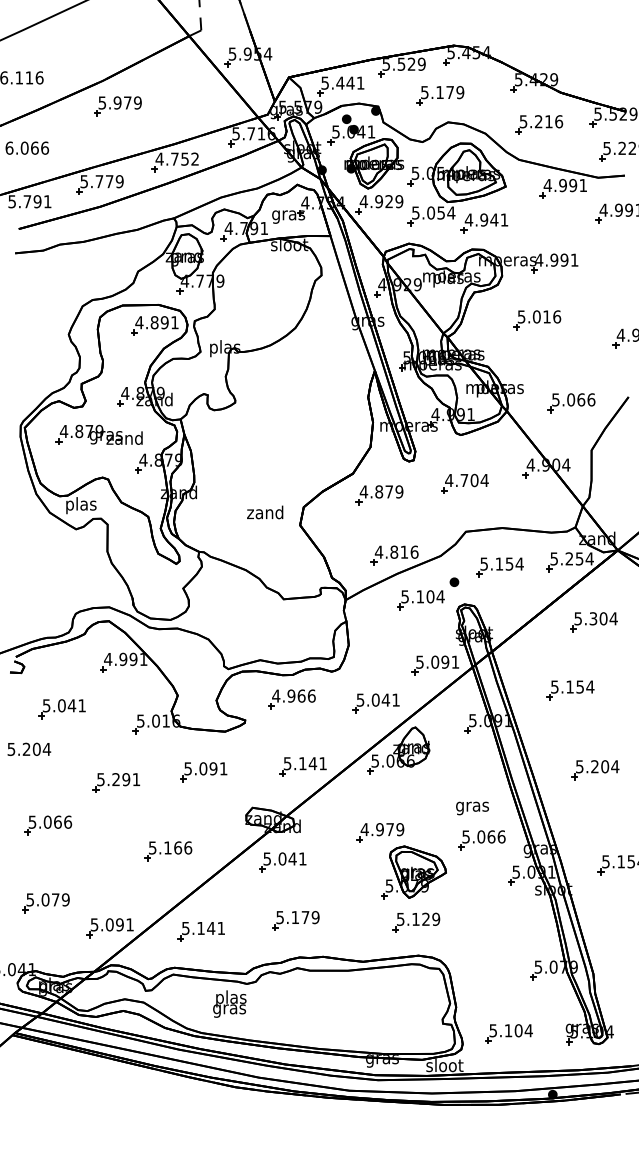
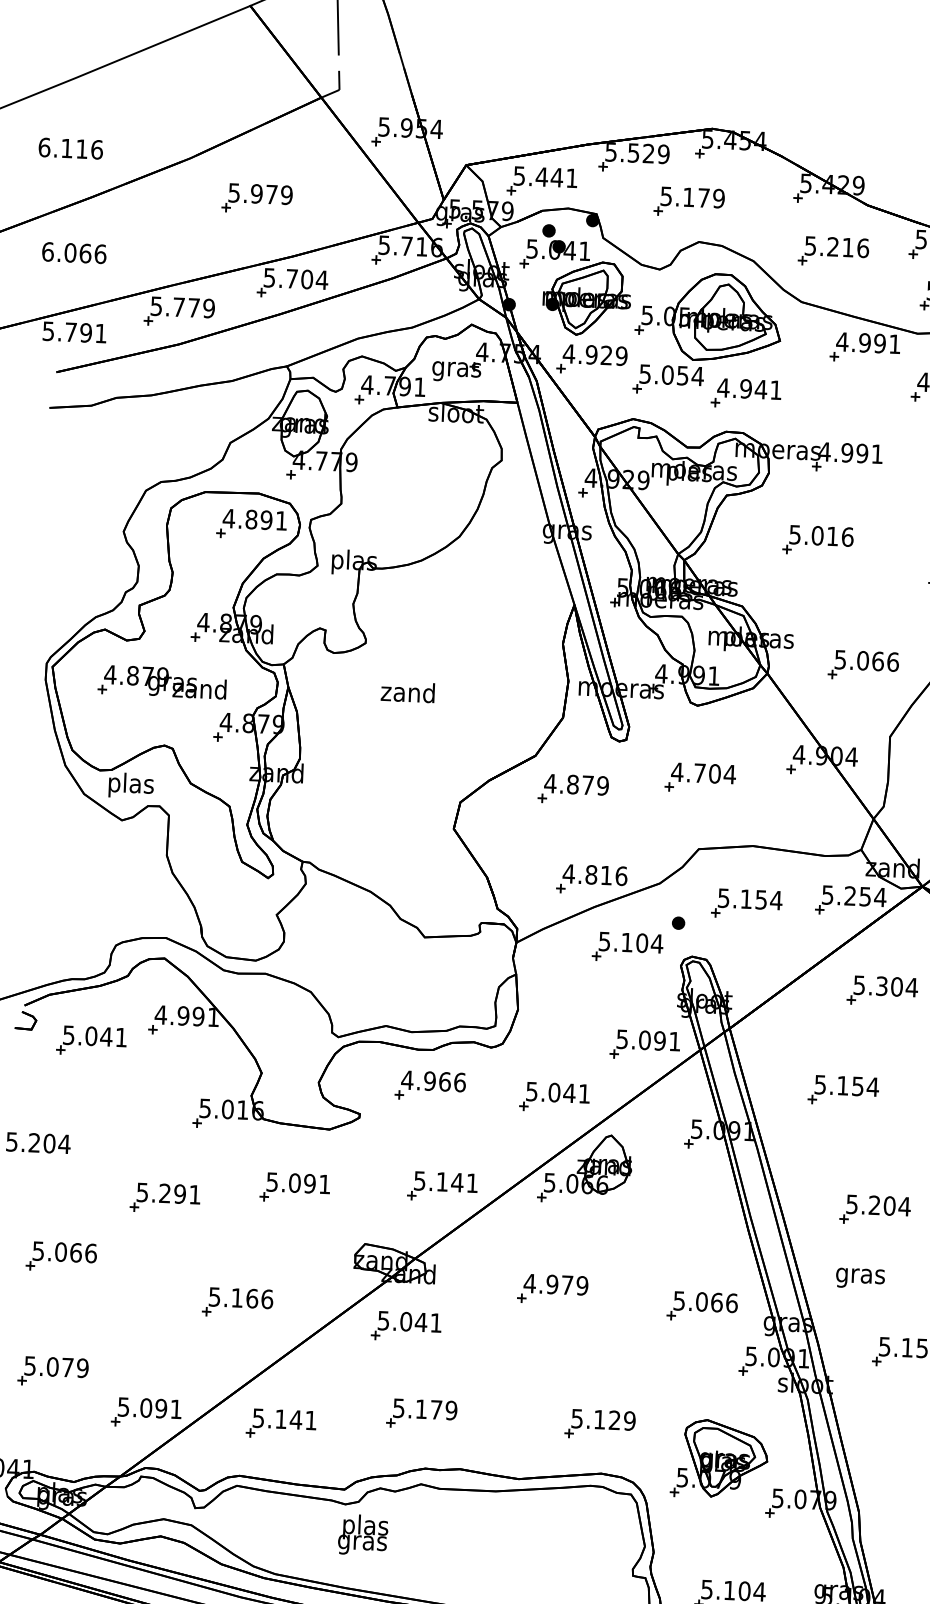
part: (117, 106) -> (256, 199), moved
text: (177, 158) -> (295, 278), 4.752 -> 5.704
text: (265, 512) -> (408, 692), moved
part: (61, 709) -> (90, 1041), moved
text: (472, 808) -> (860, 1278), moved
part: (413, 872) -> (719, 1459), moved
text: (229, 1003) -> (362, 1534), moved

